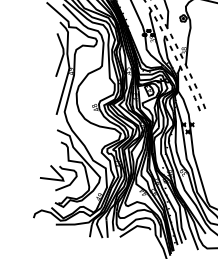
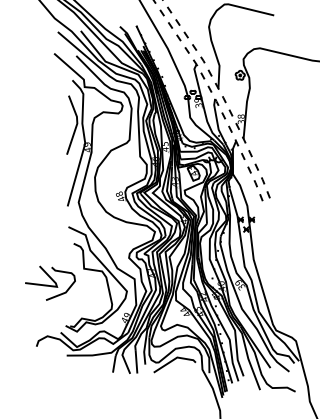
part: (58, 177) -> (50, 282), moved

